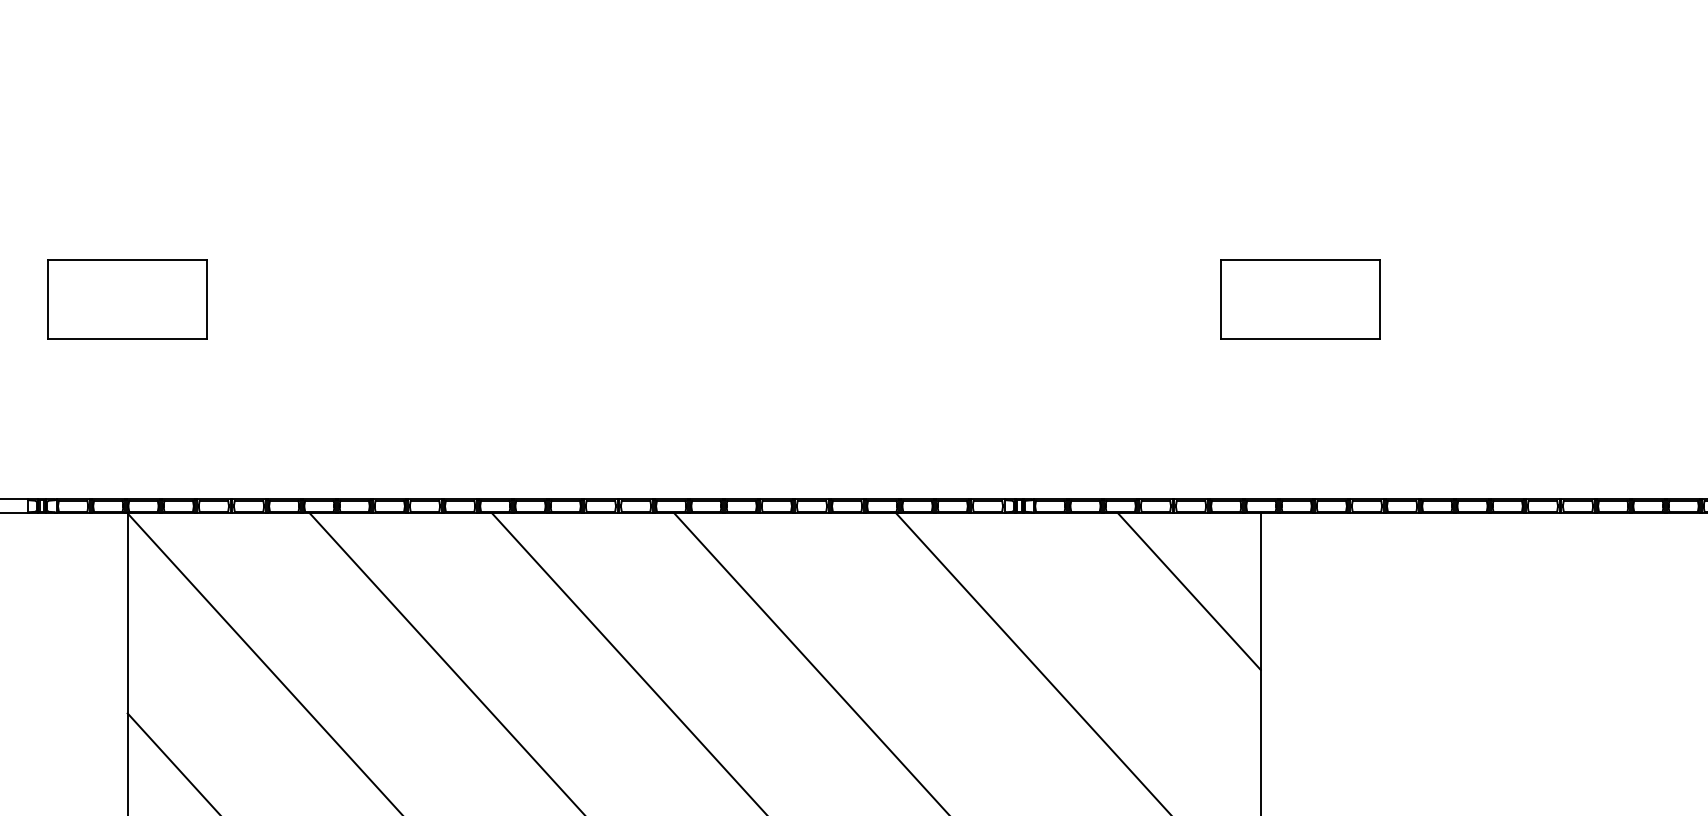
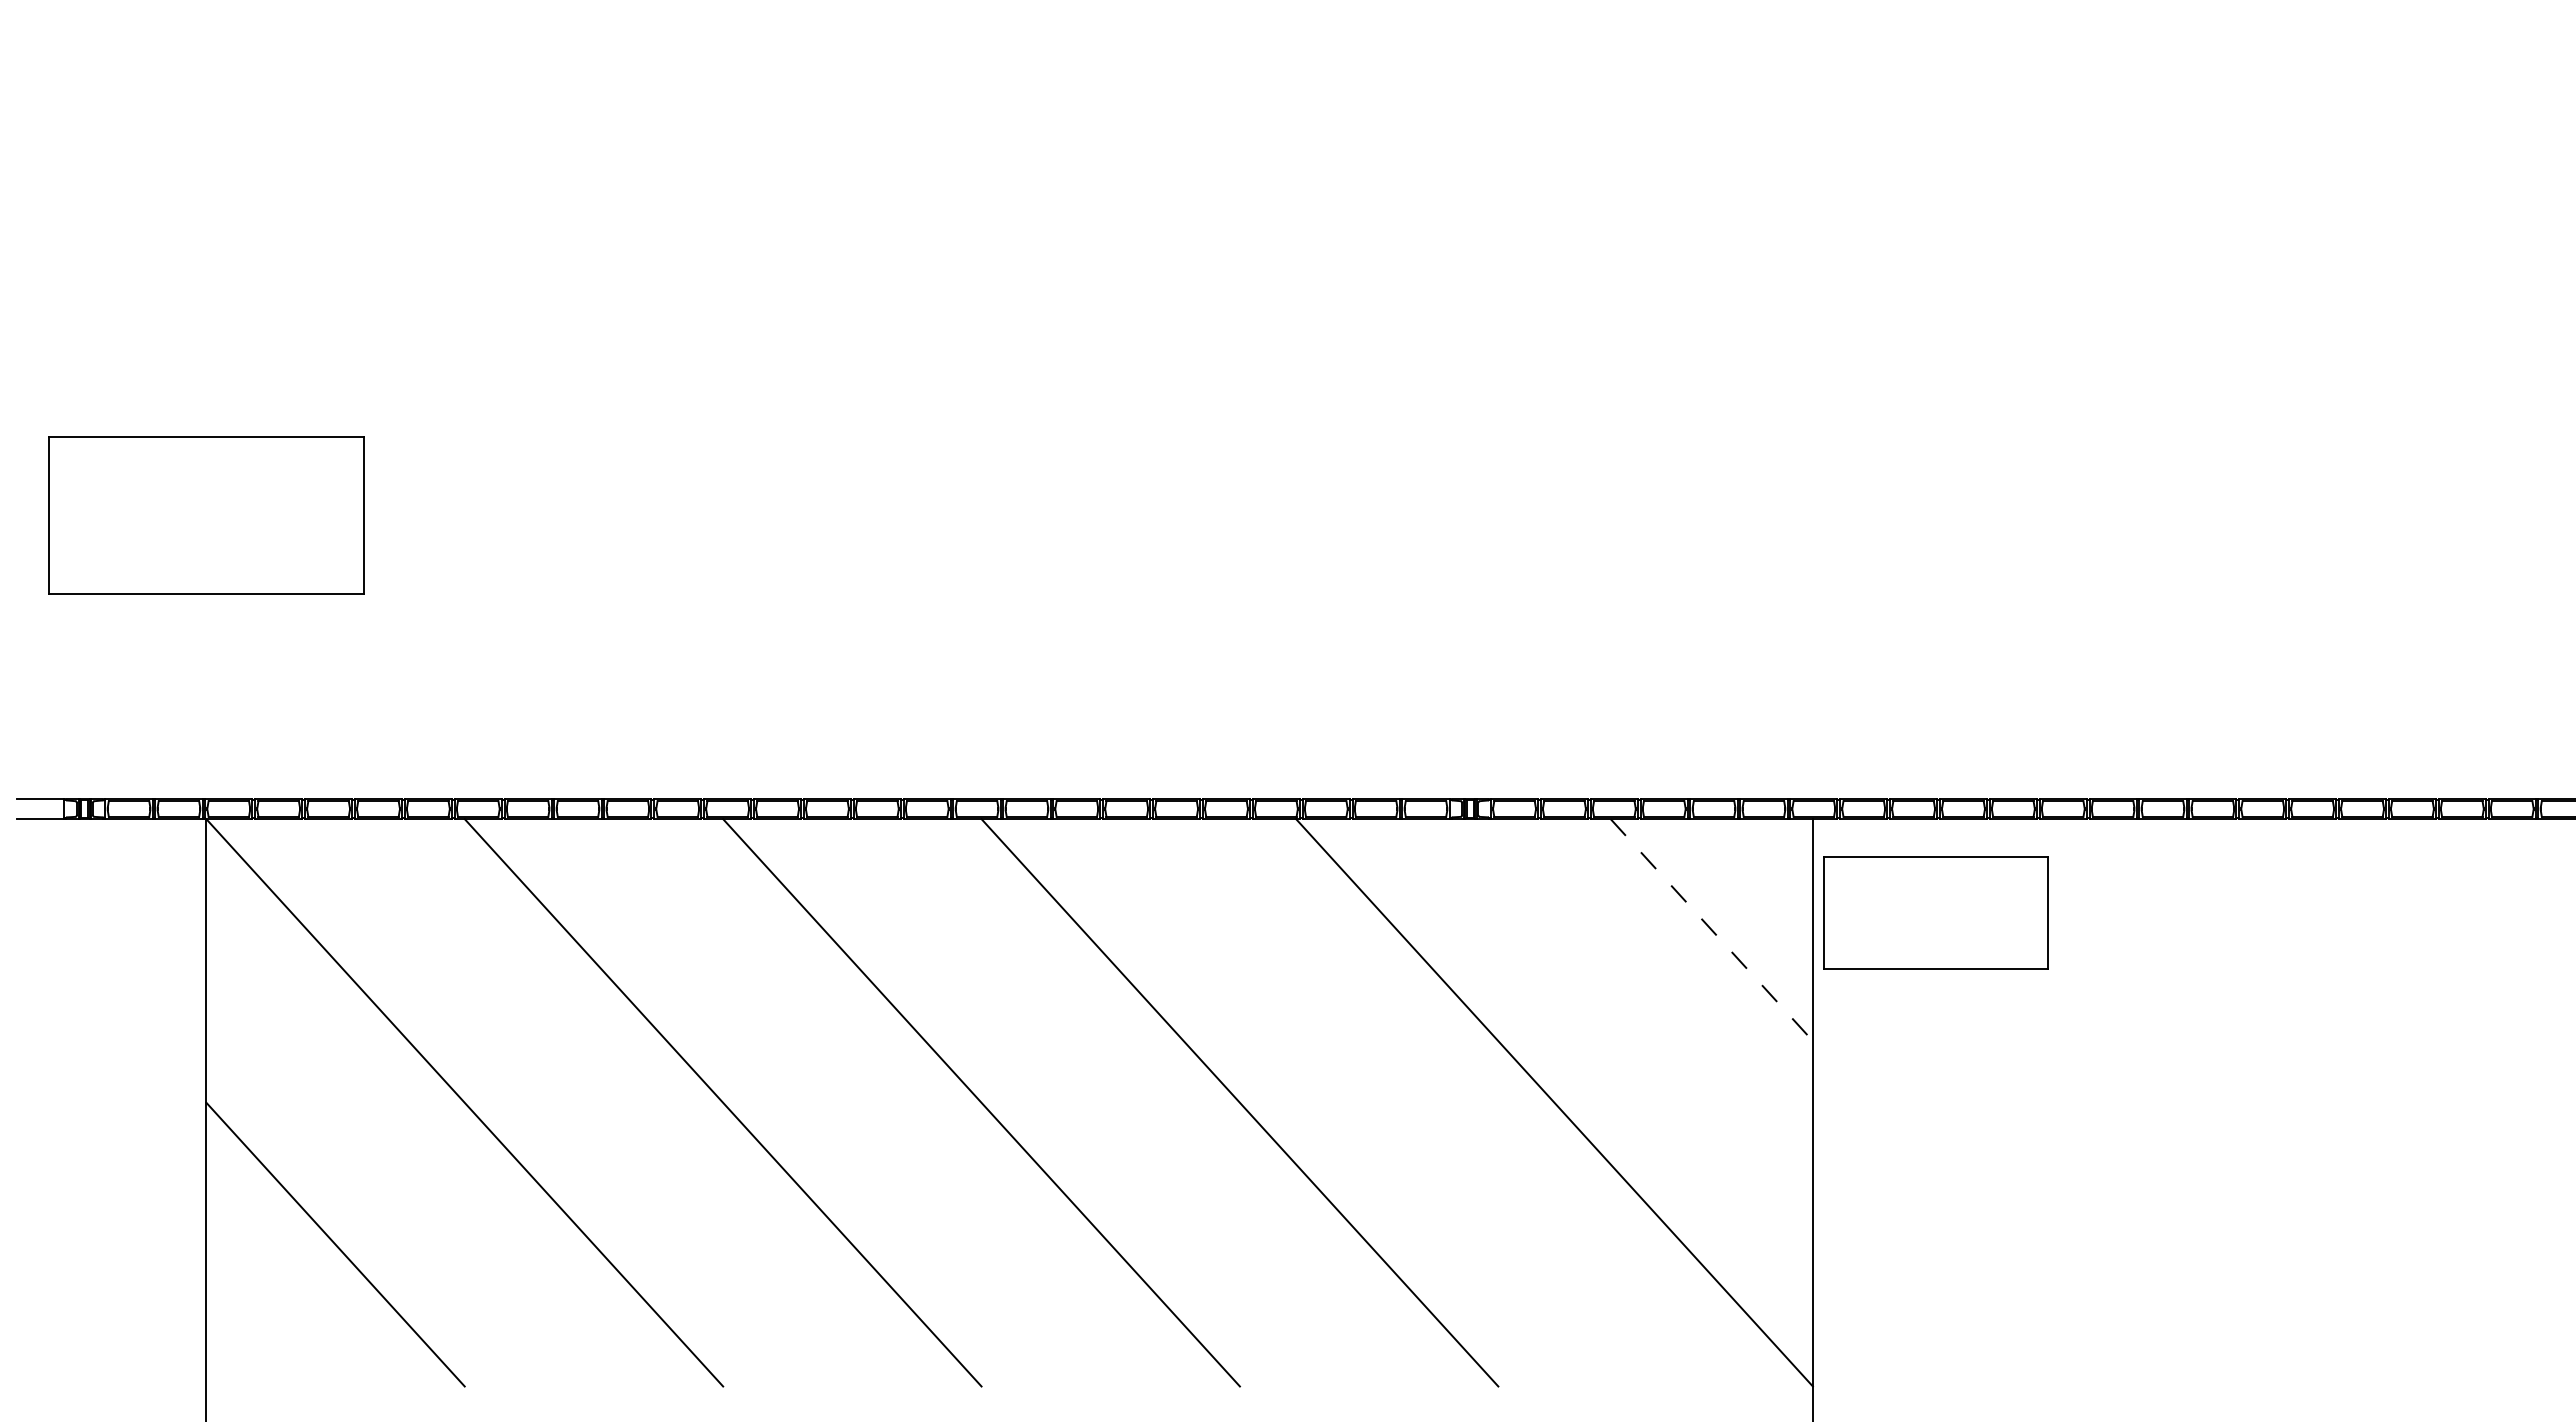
part: (127, 299) -> (206, 515), size x1.4
part: (1299, 299) -> (1935, 912), moved
line: (1189, 591) -> (1712, 930), solid -> dashed

